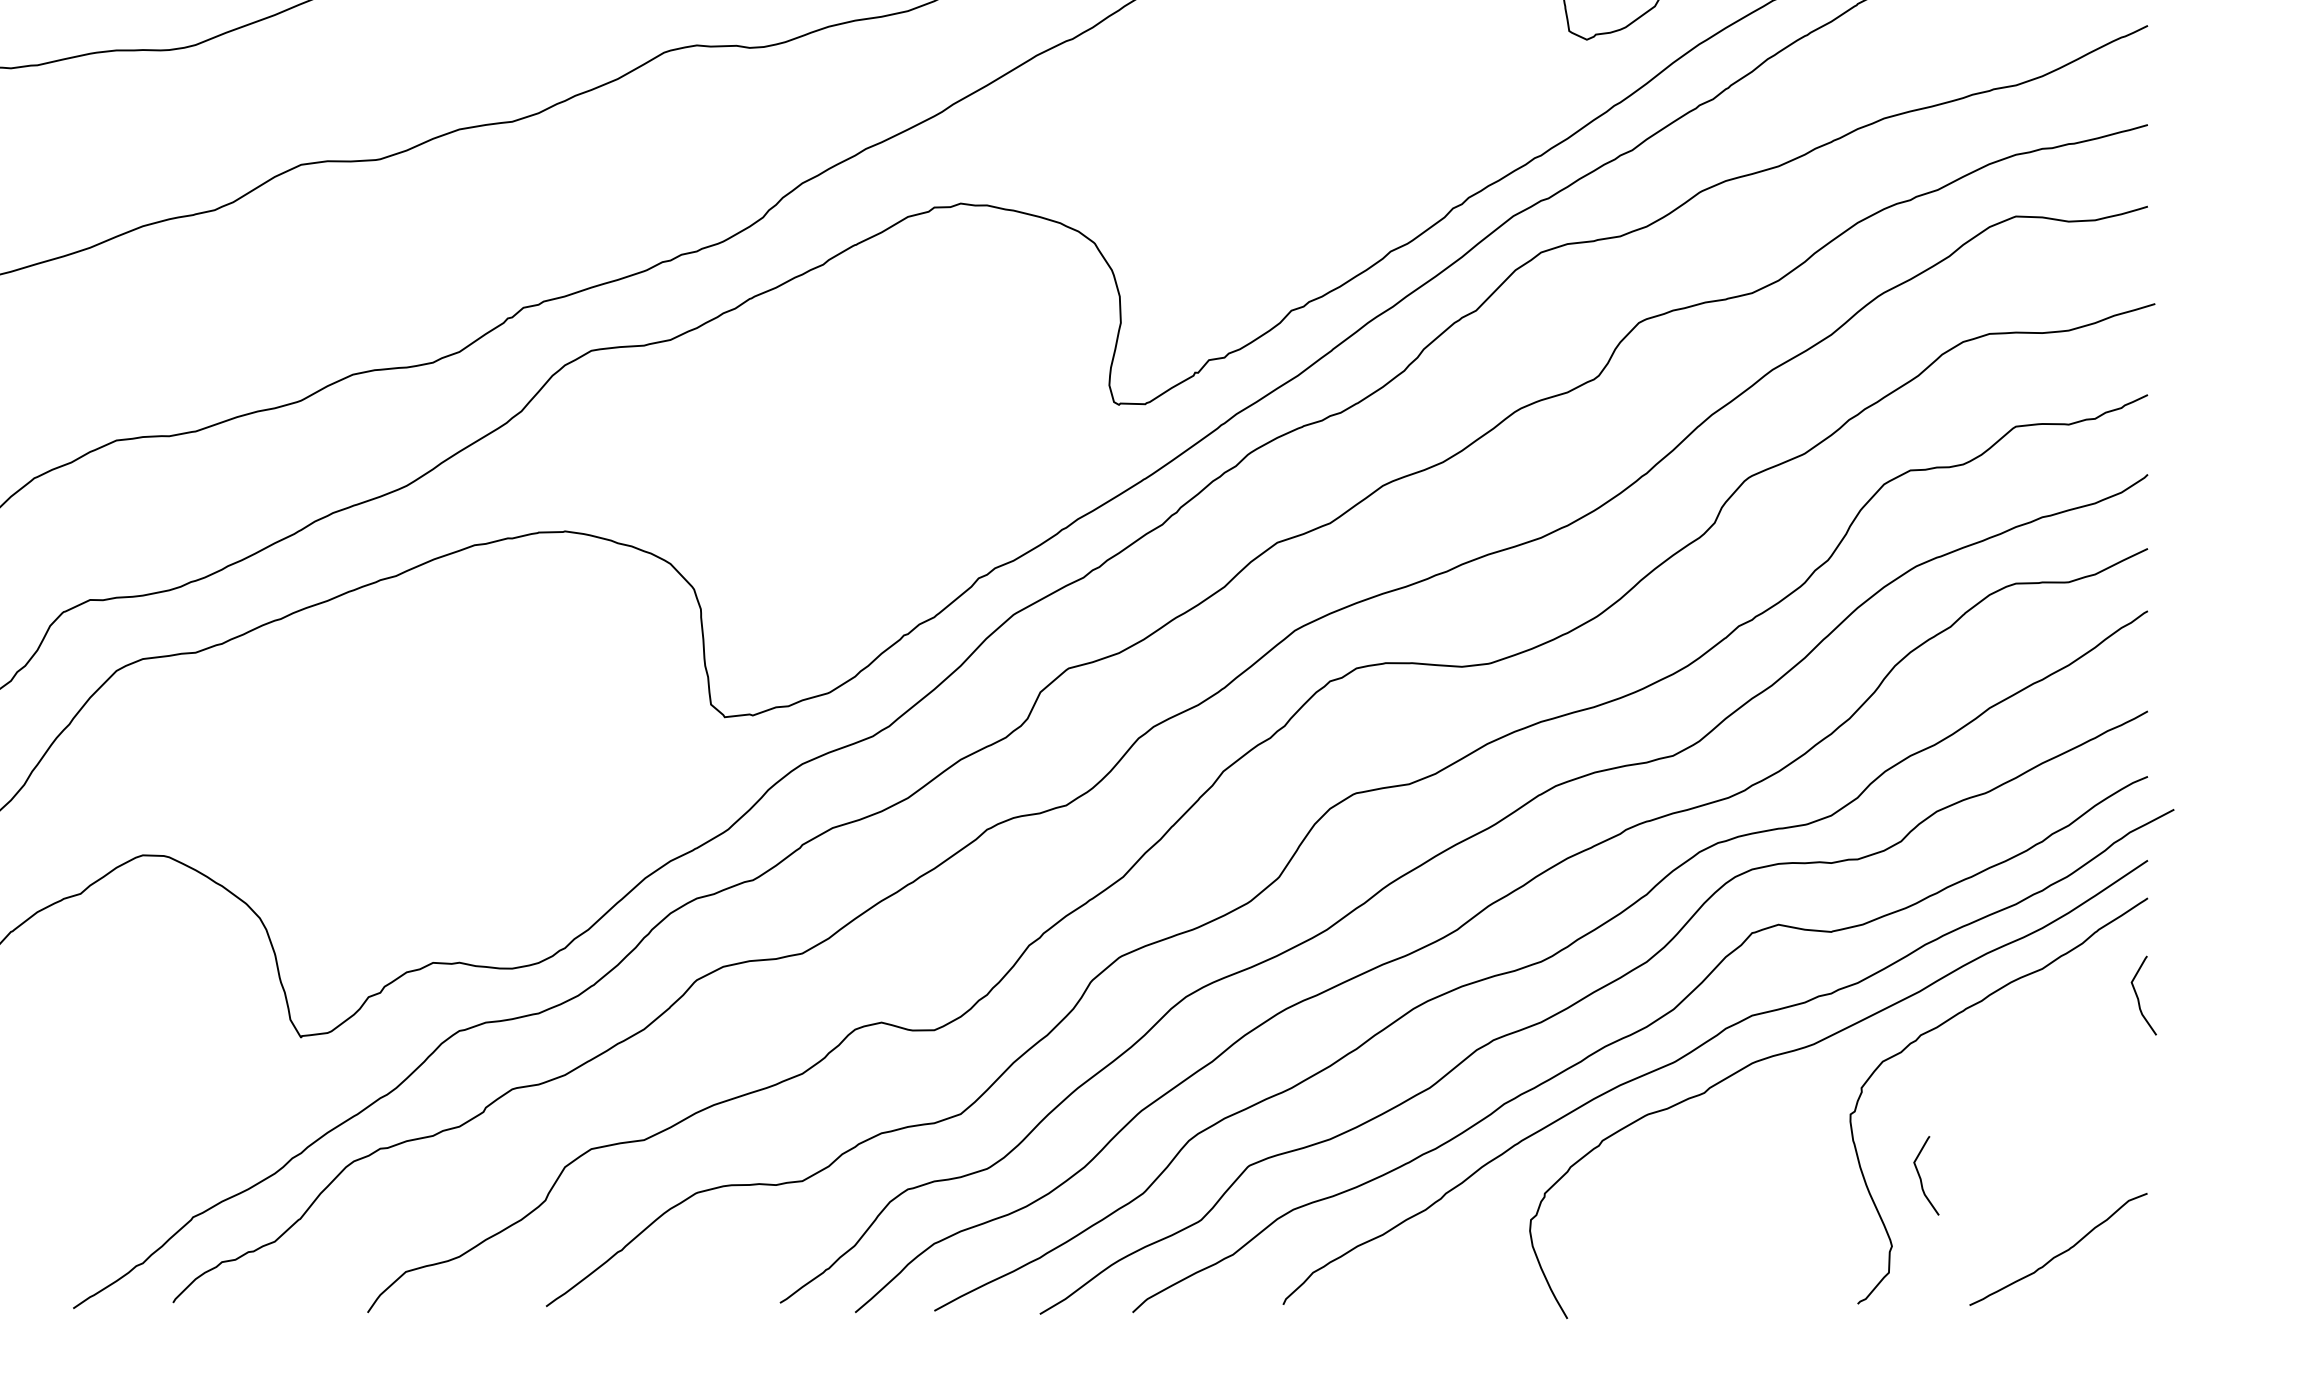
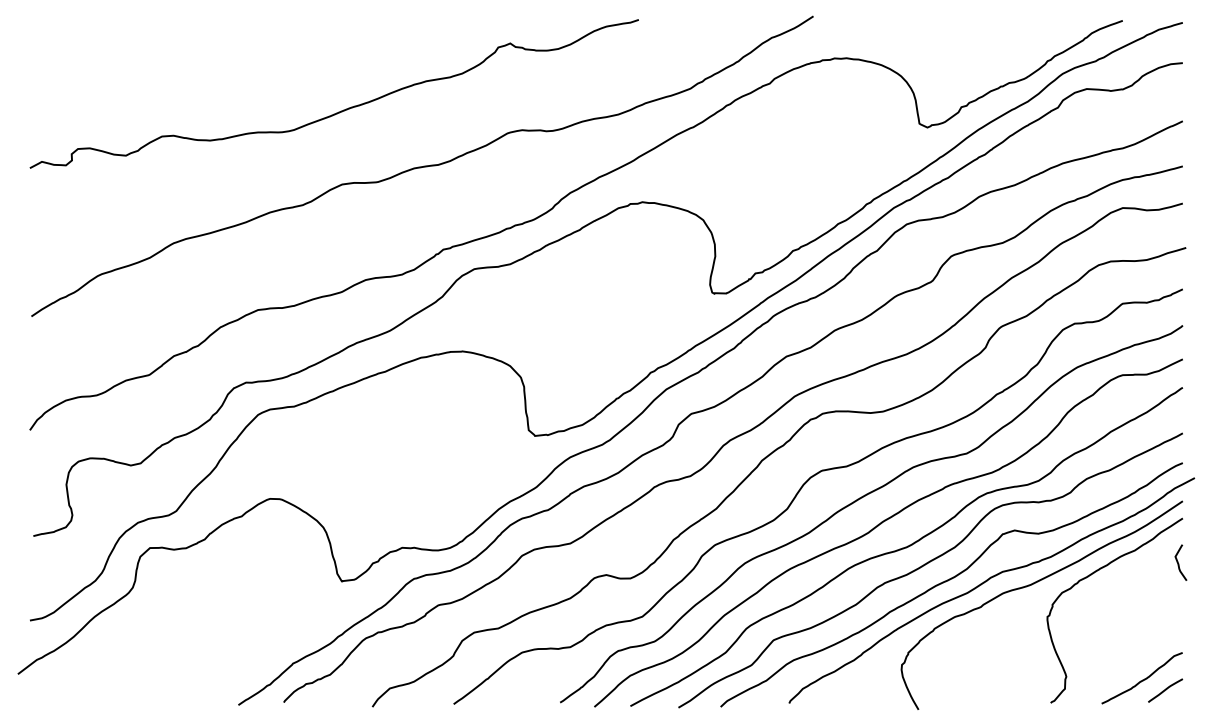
curve: (1923, 1177) -> (1080, 645), removed
curve: (2109, 1276) -> (1165, 690), added

